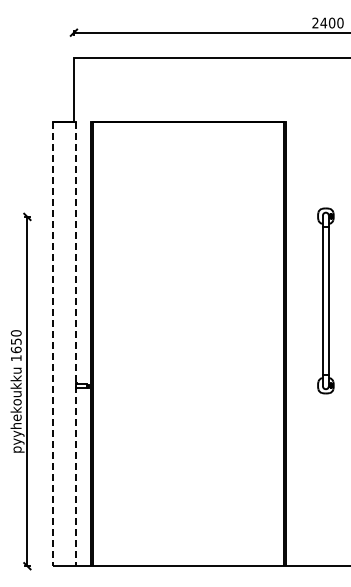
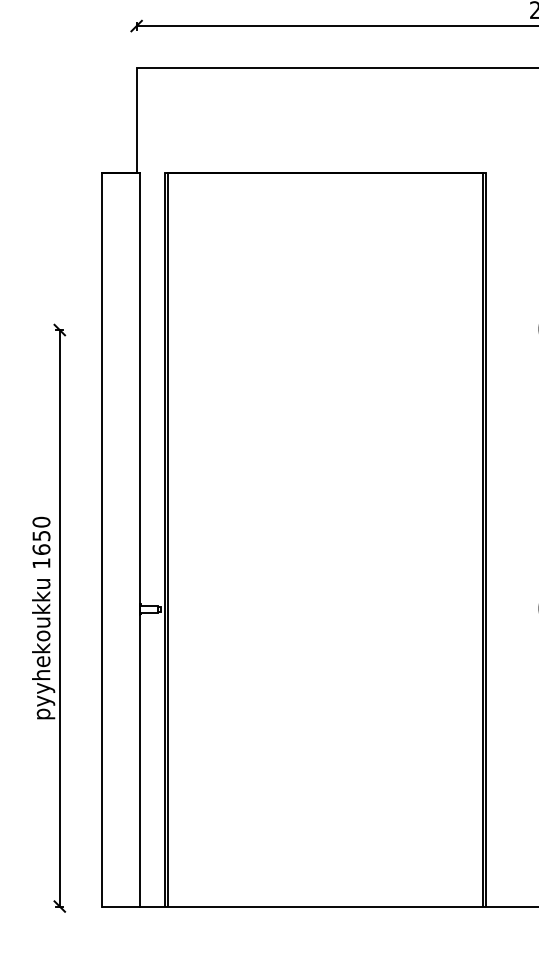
line: (52, 344) -> (101, 540), dashed -> solid
line: (76, 344) -> (140, 540), dashed -> solid

